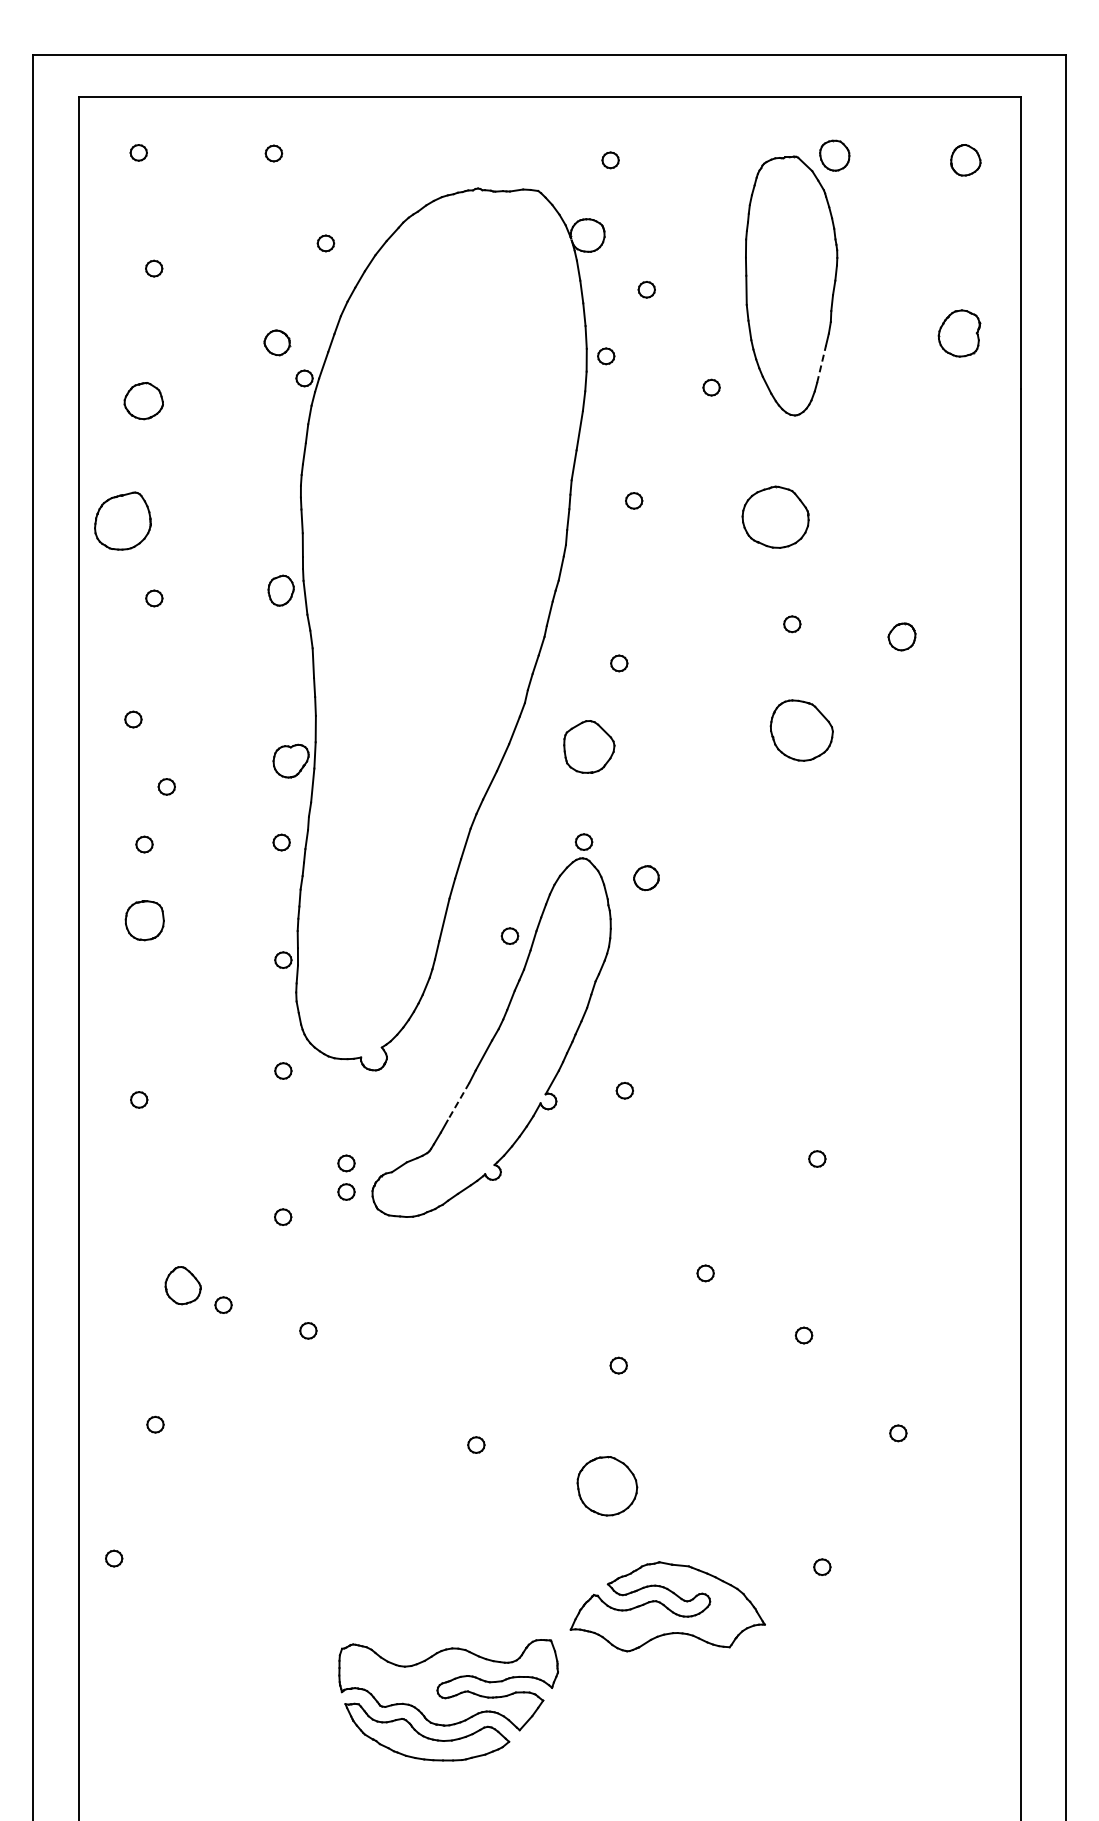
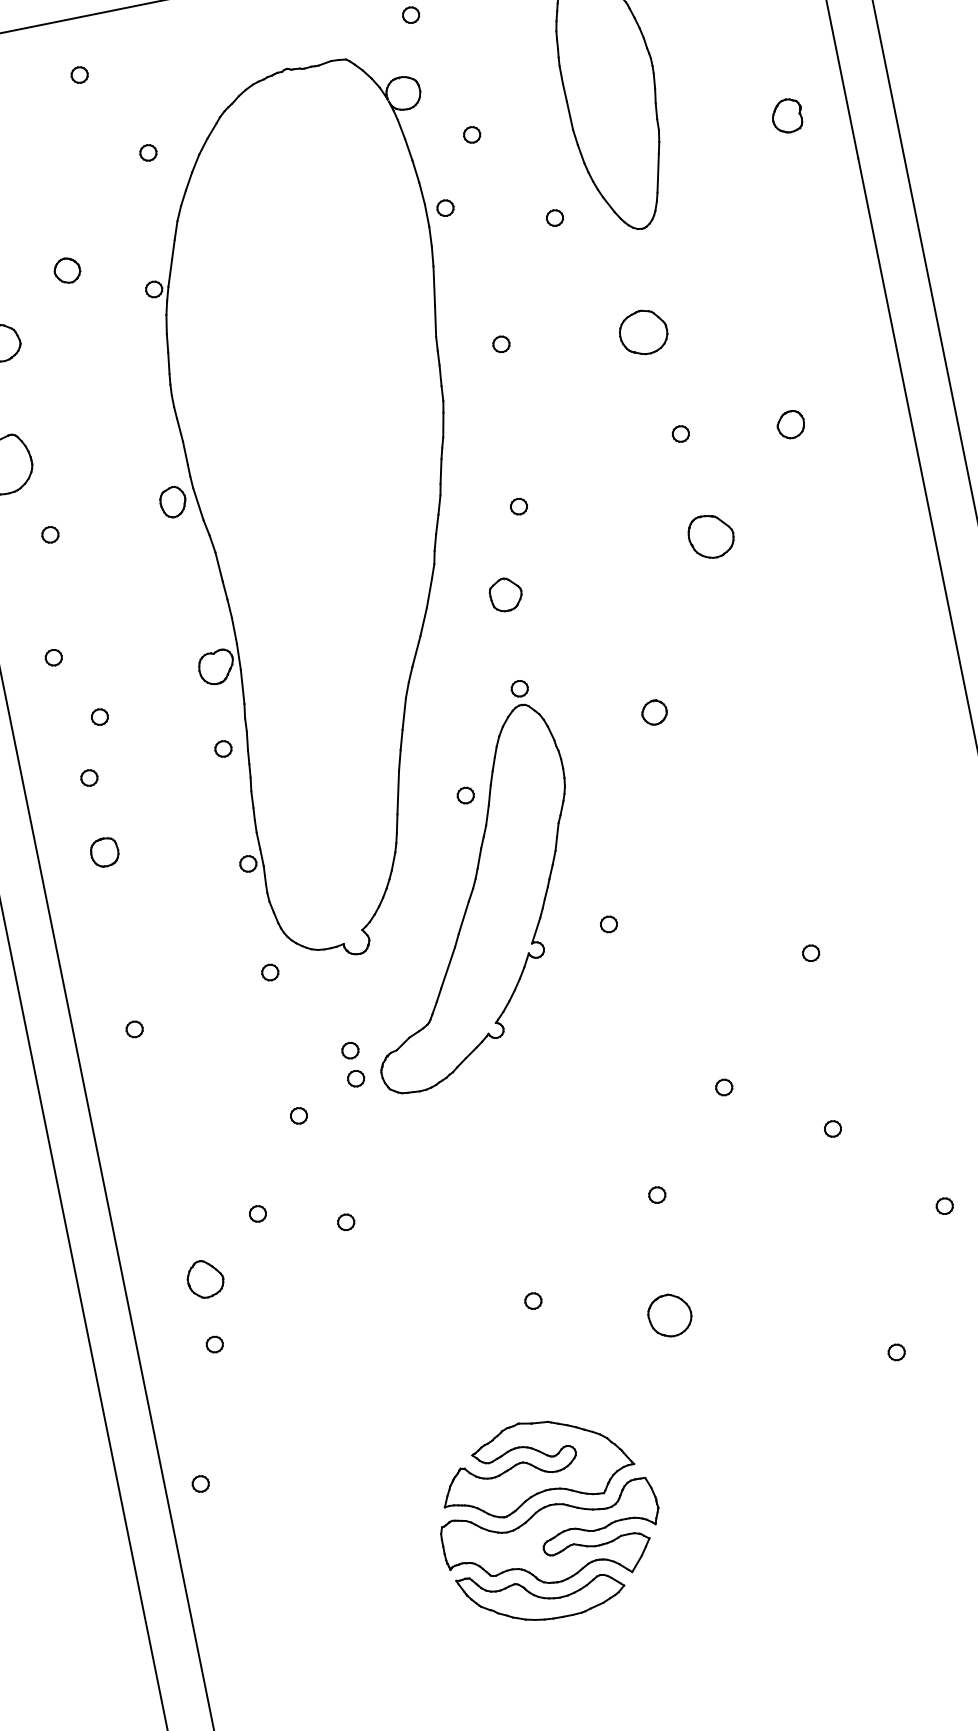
part: (959, 333) -> (787, 115), size x0.71
part: (277, 342) -> (67, 270), moved
line: (821, 363) -> (657, 172), dashed -> solid
part: (775, 517) -> (643, 332), size x0.71
part: (801, 730) -> (710, 536), size x0.71
part: (588, 747) -> (505, 595), size x0.62
part: (646, 878) -> (654, 712), moved
part: (144, 920) -> (104, 852), size x0.71
line: (458, 1101) -> (447, 967), dashed -> solid
part: (182, 1285) -> (204, 1279), moved
part: (607, 1486) -> (670, 1315), size x0.71
part: (667, 1606) -> (535, 1465), moved

